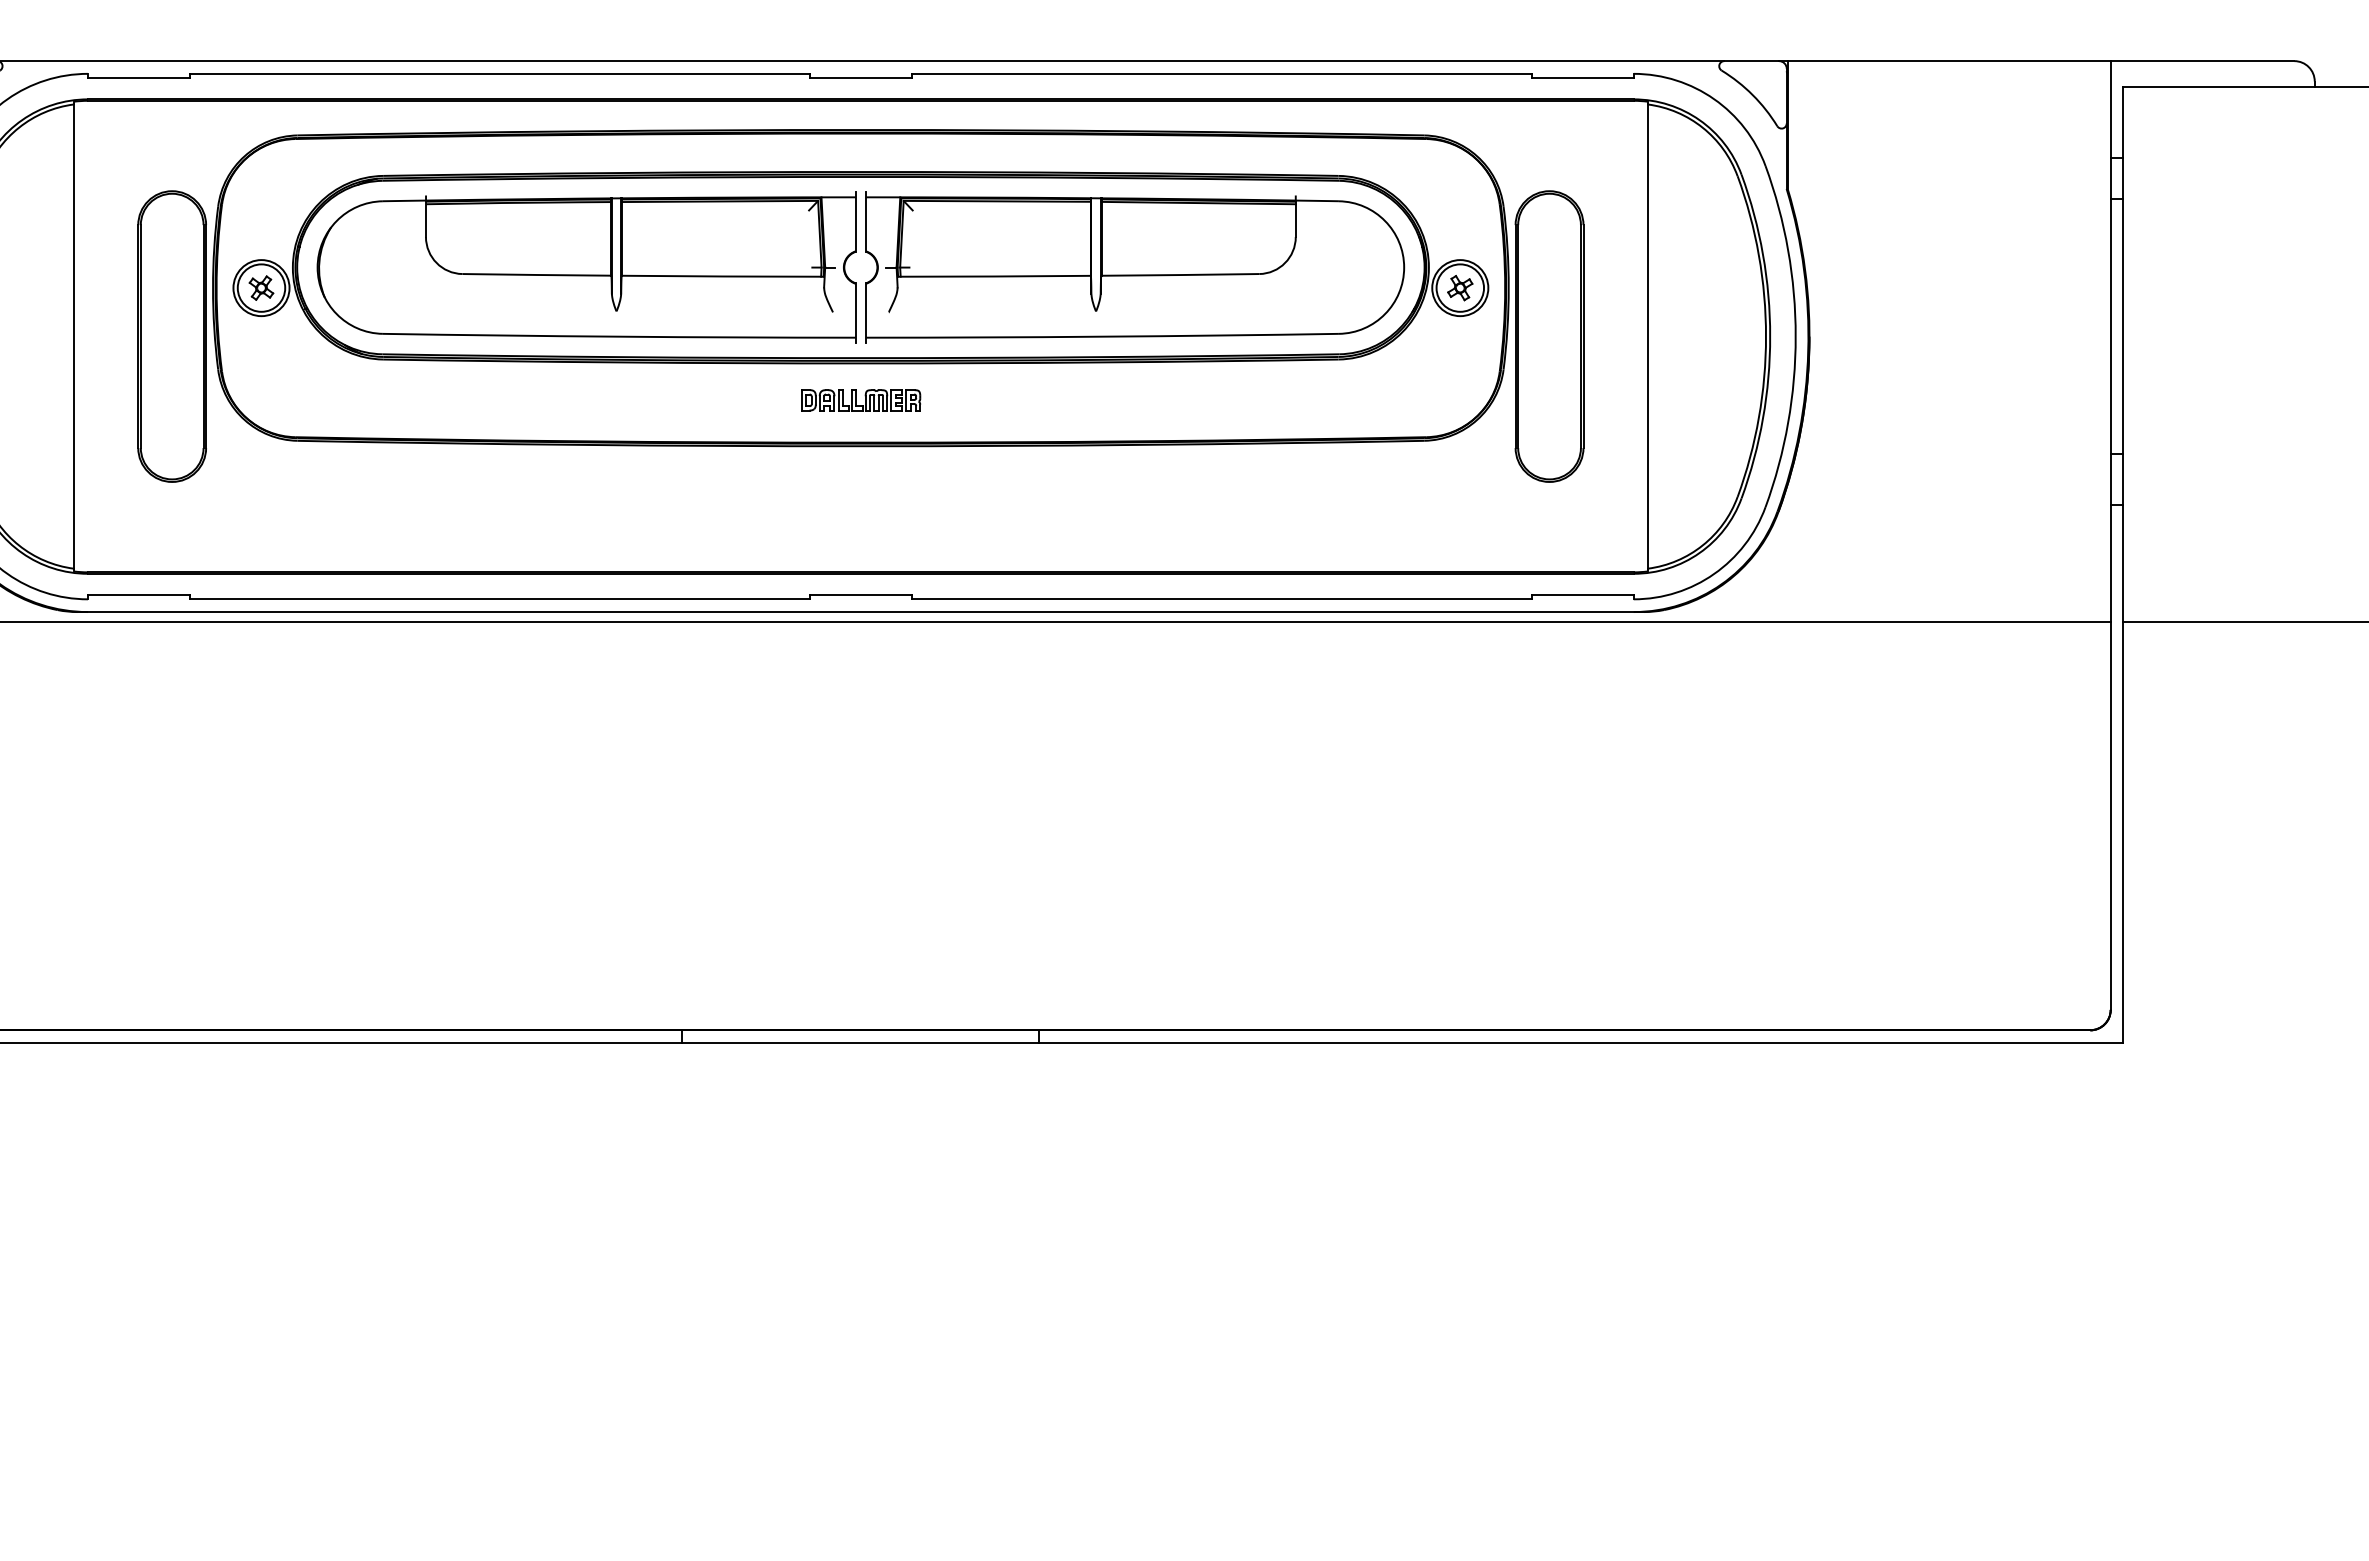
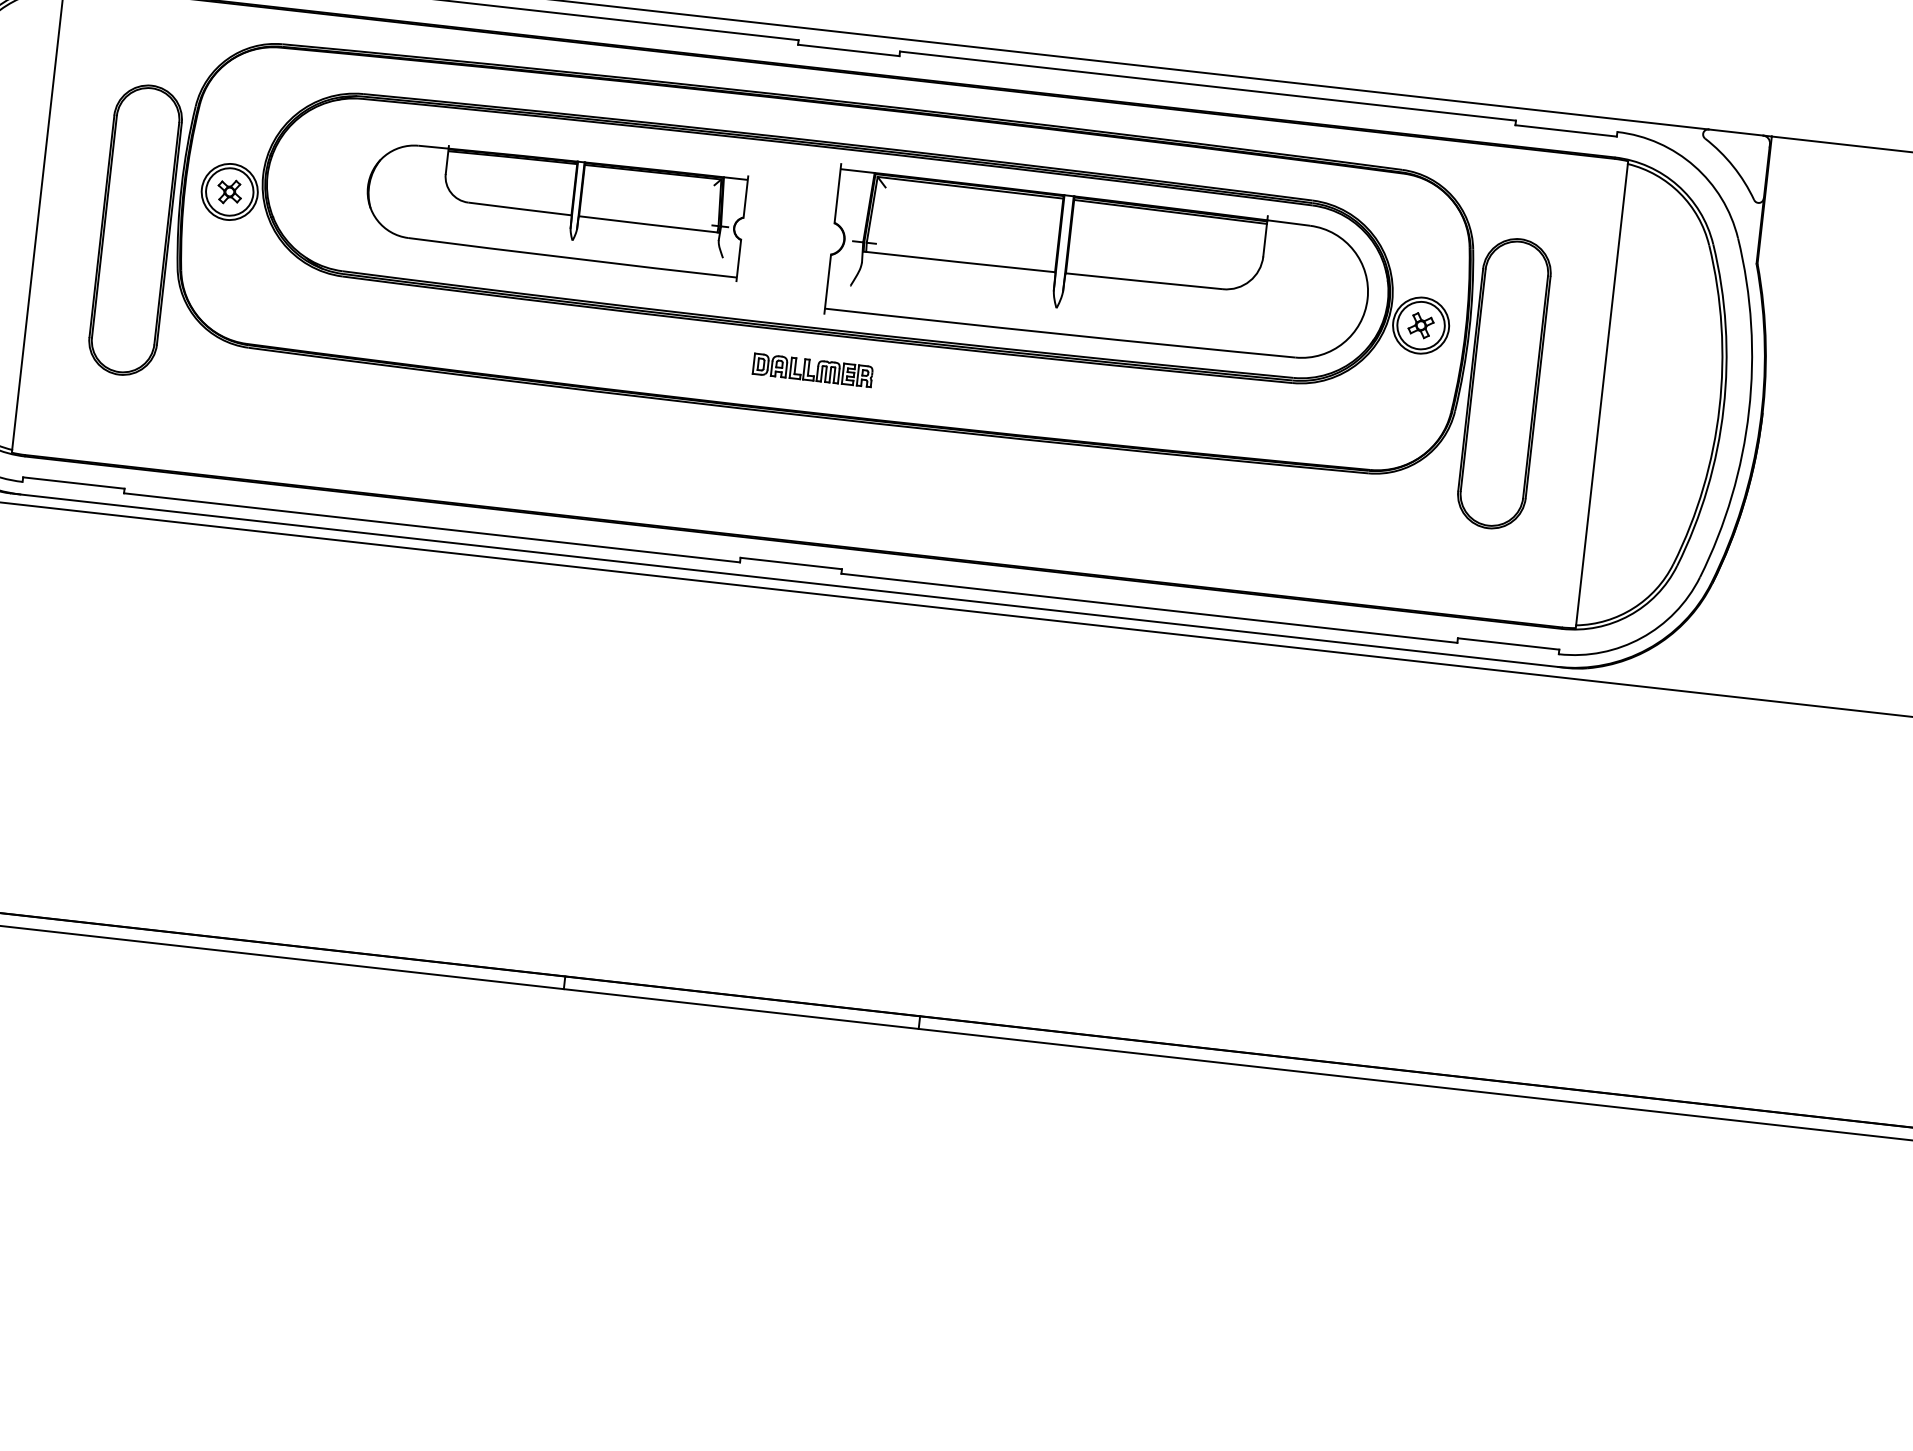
part: (586, 267) -> (555, 207), size x0.7

